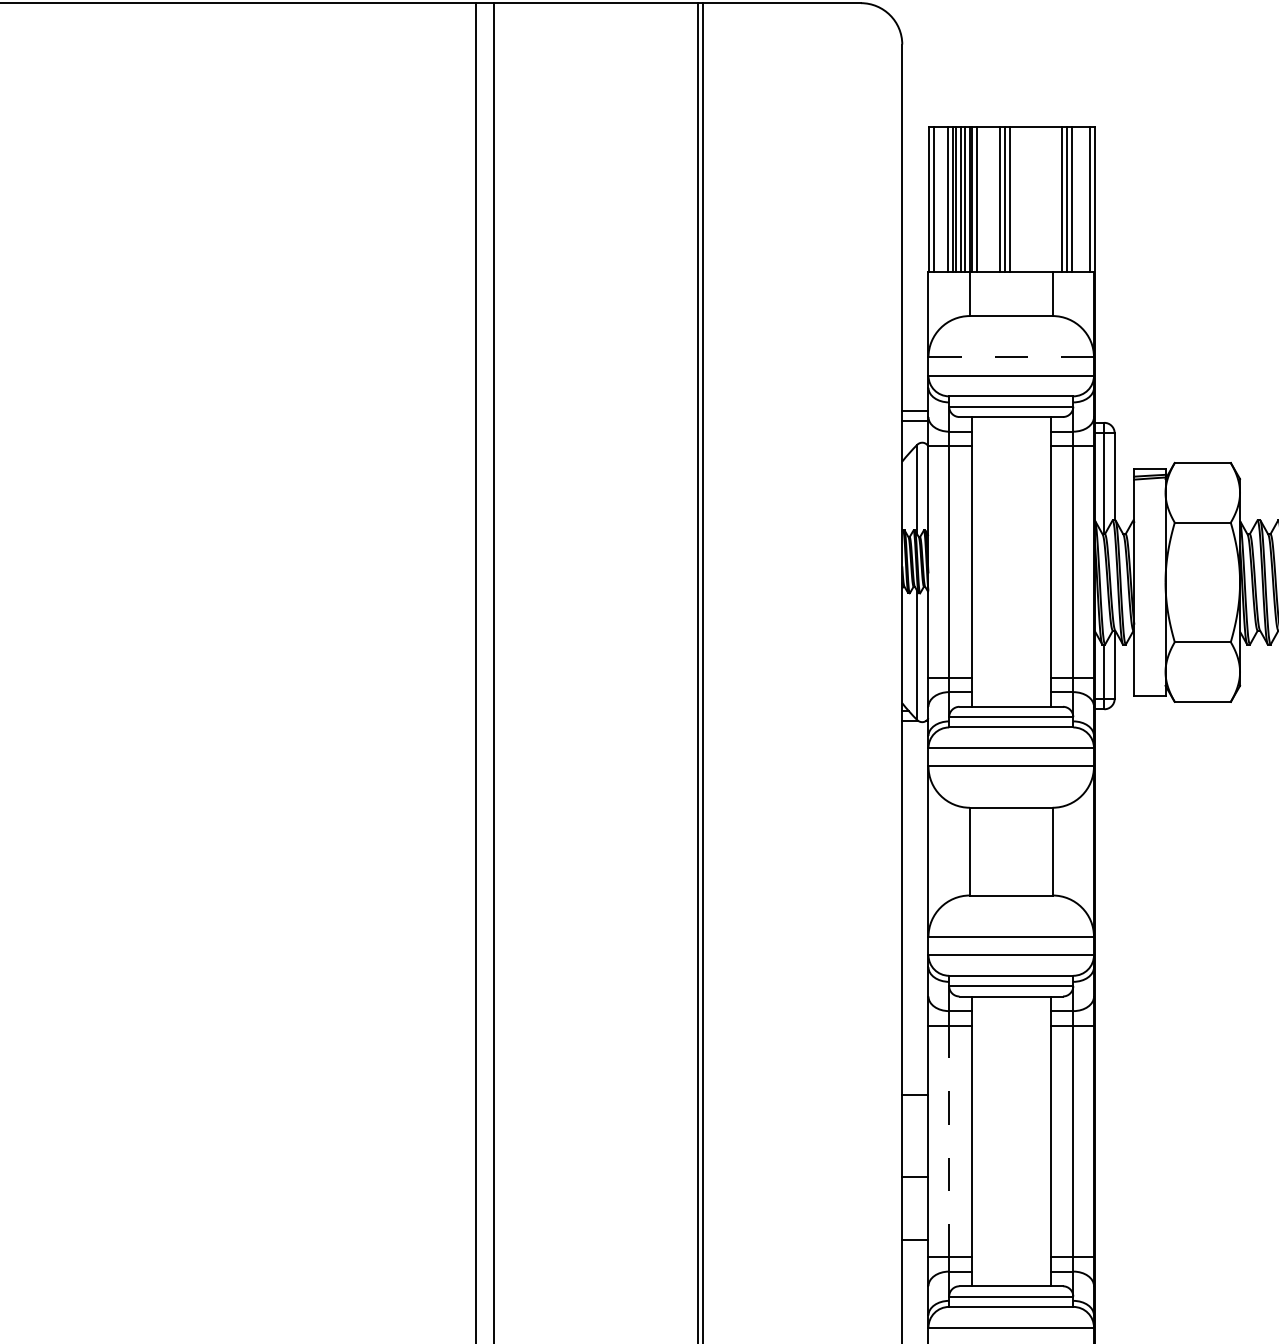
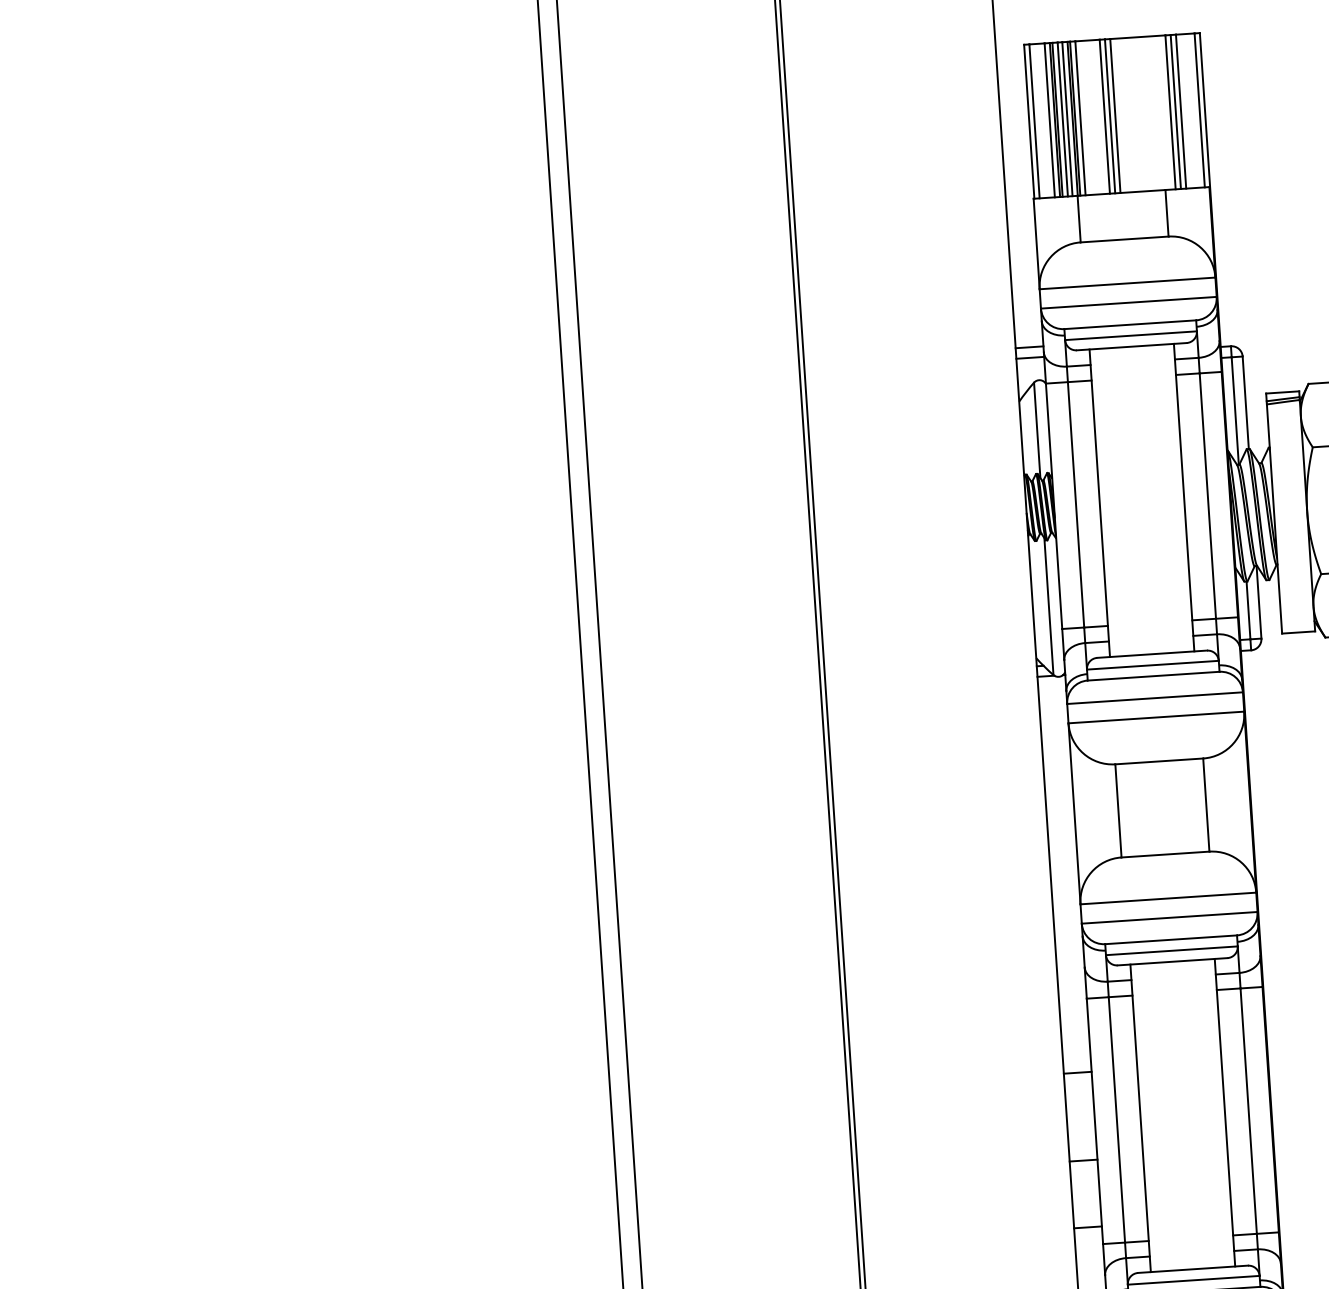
line: (1011, 357) -> (1127, 283), dashed -> solid
line: (949, 1141) -> (1117, 1120), dashed -> solid

